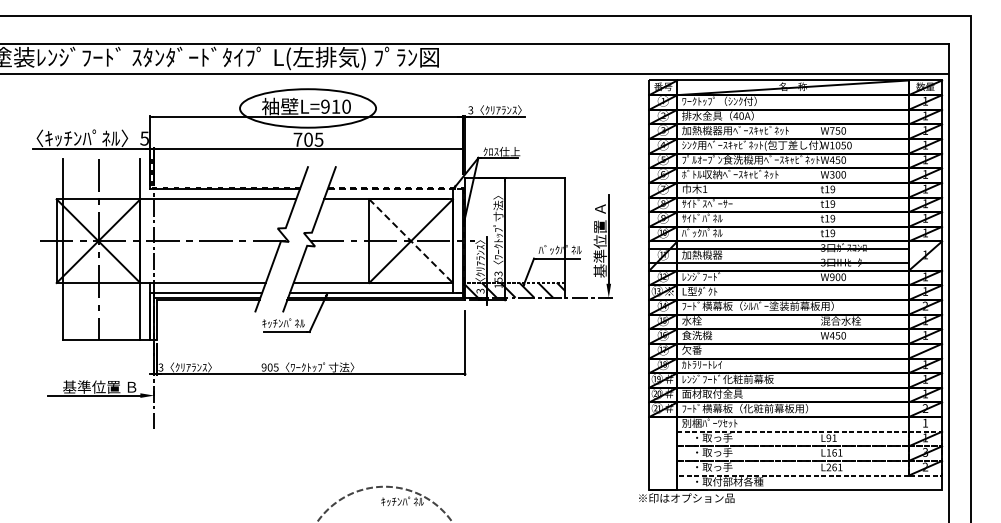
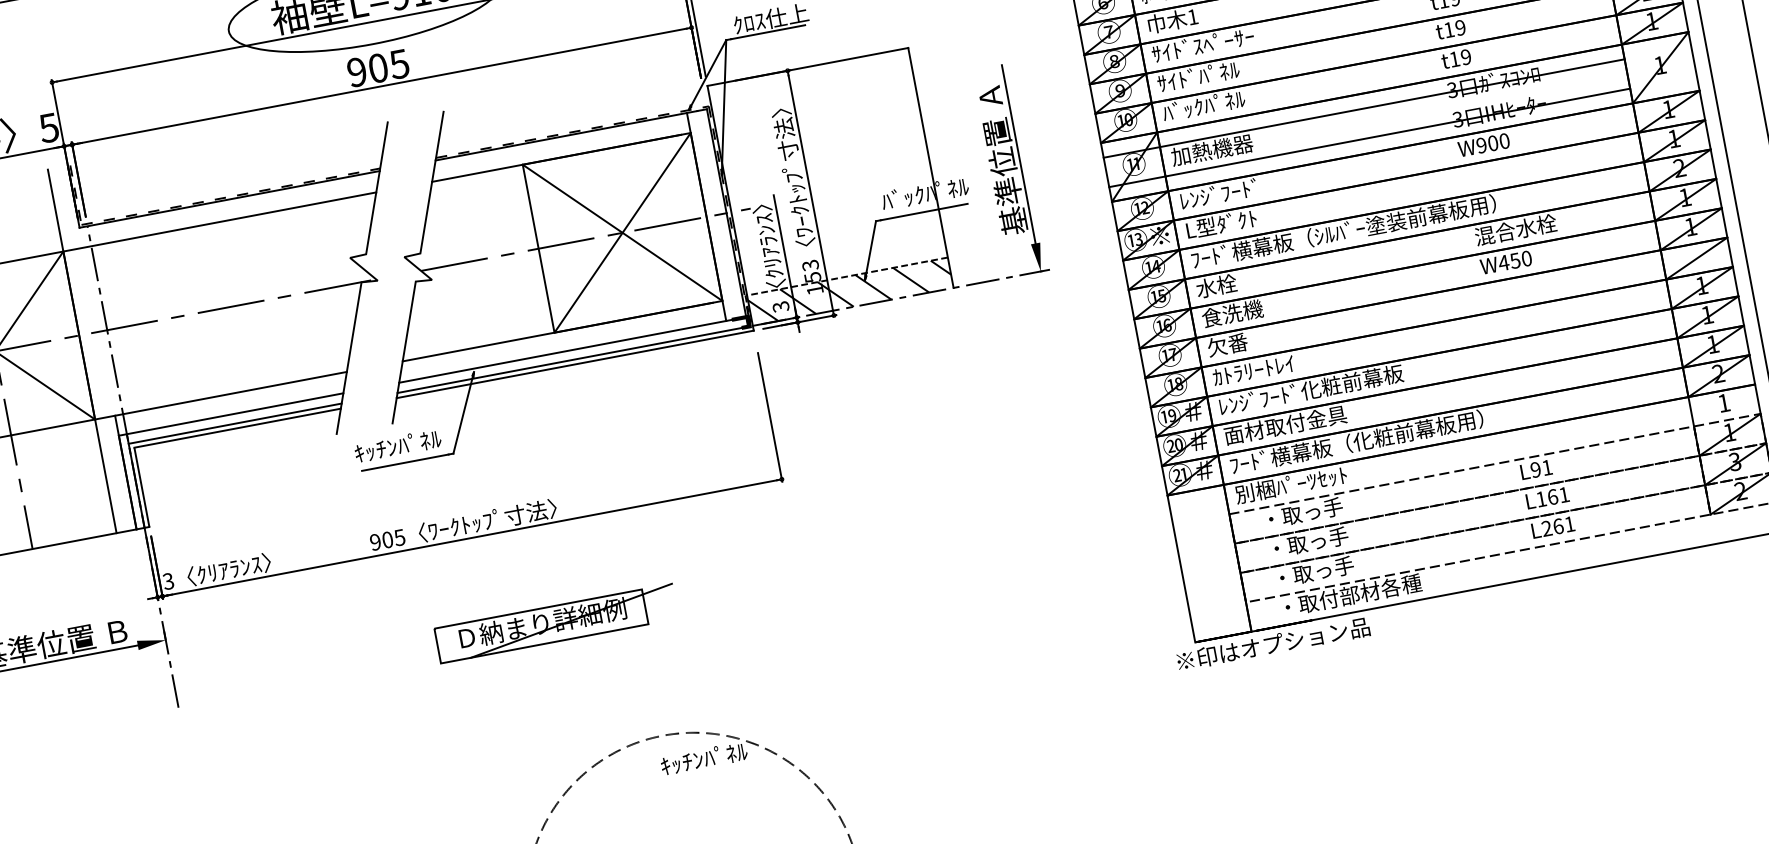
text: (297, 139) -> (356, 71), 705 -> 905
line: (393, 189) -> (567, 135), dashed -> solid
line: (411, 241) -> (623, 233), dashed -> solid
part: (343, 422) -> (555, 622), added

